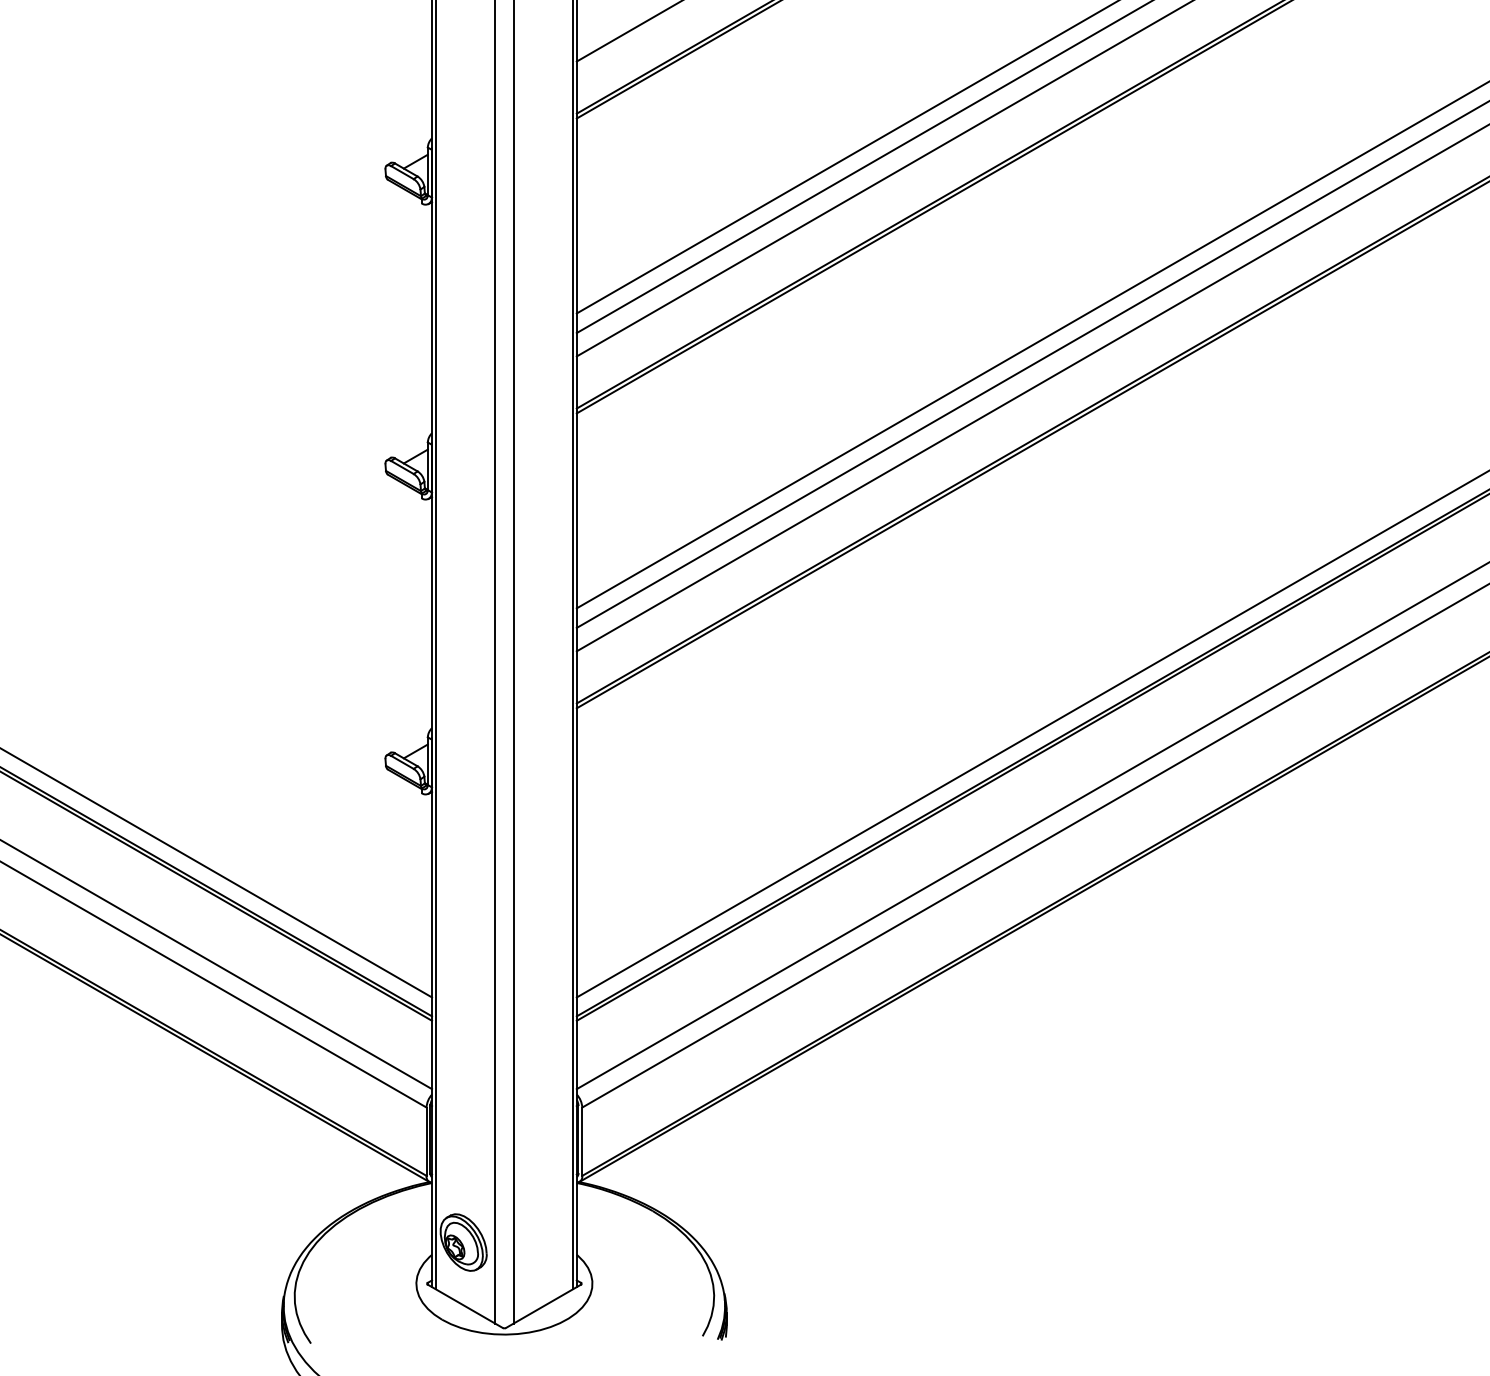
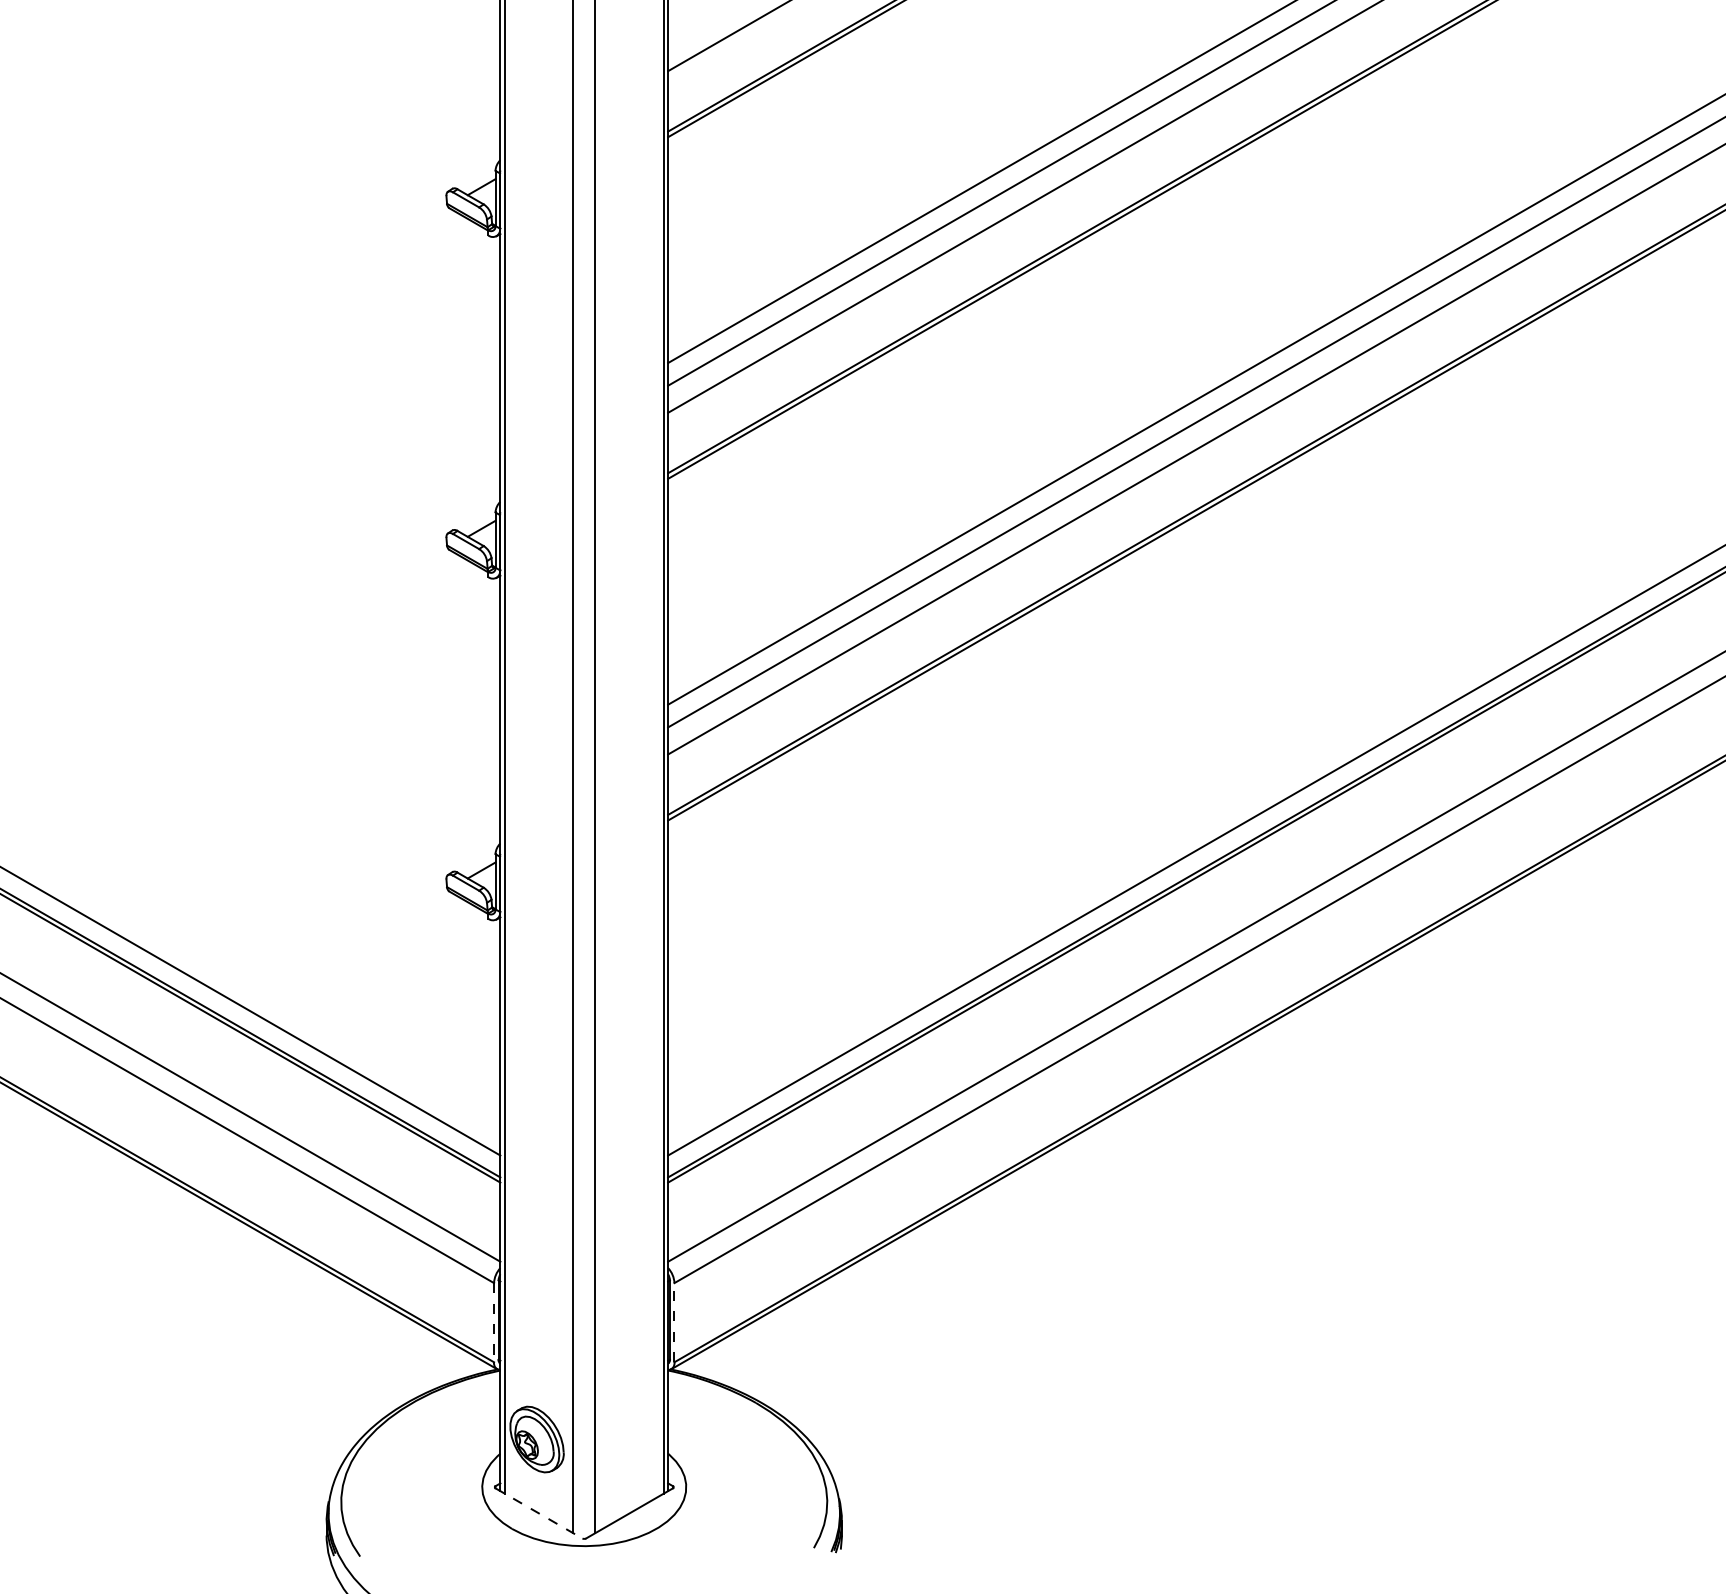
line: (426, 1141) -> (494, 1322), solid -> dashed
line: (582, 1141) -> (674, 1322), solid -> dashed
line: (465, 1306) -> (539, 1513), solid -> dashed

